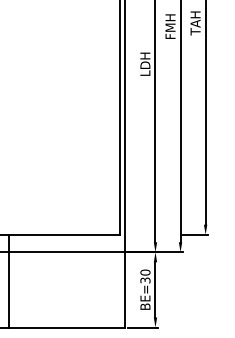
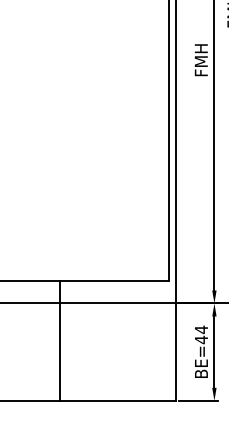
text: (145, 64) -> (201, 60), LDH -> FMH
text: (145, 276) -> (201, 334), BE=30 -> BE=44
line: (8, 280) -> (59, 340), moved

